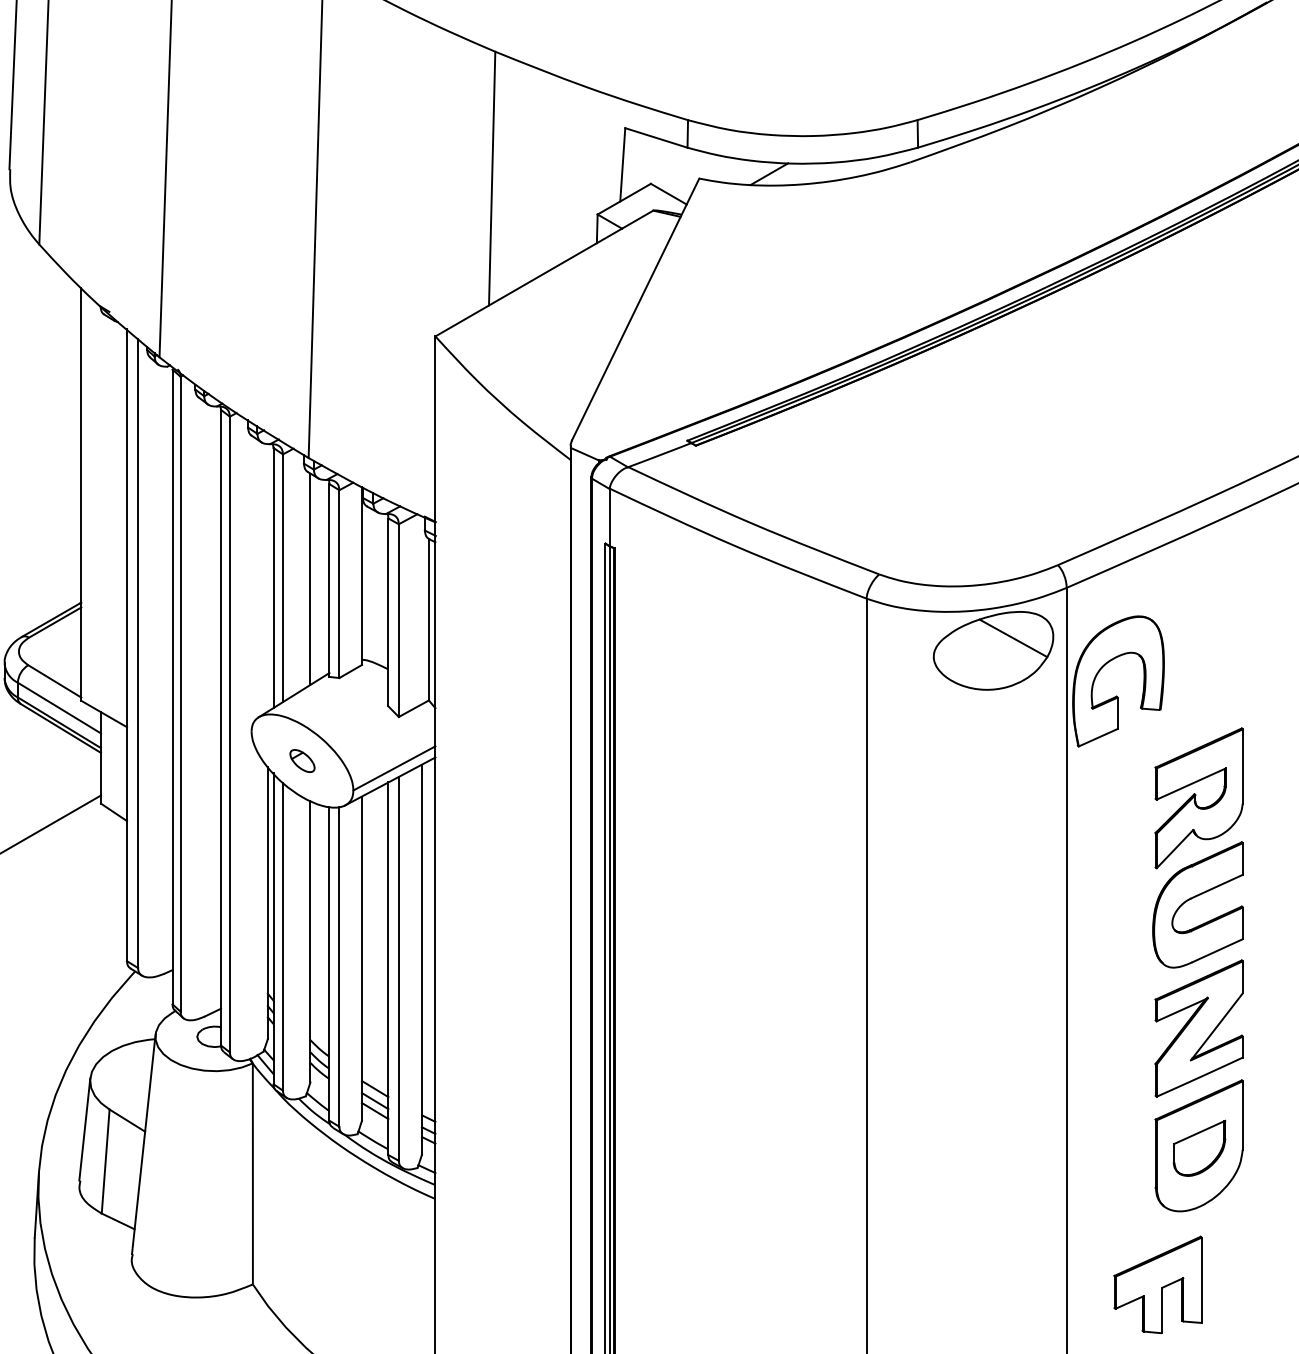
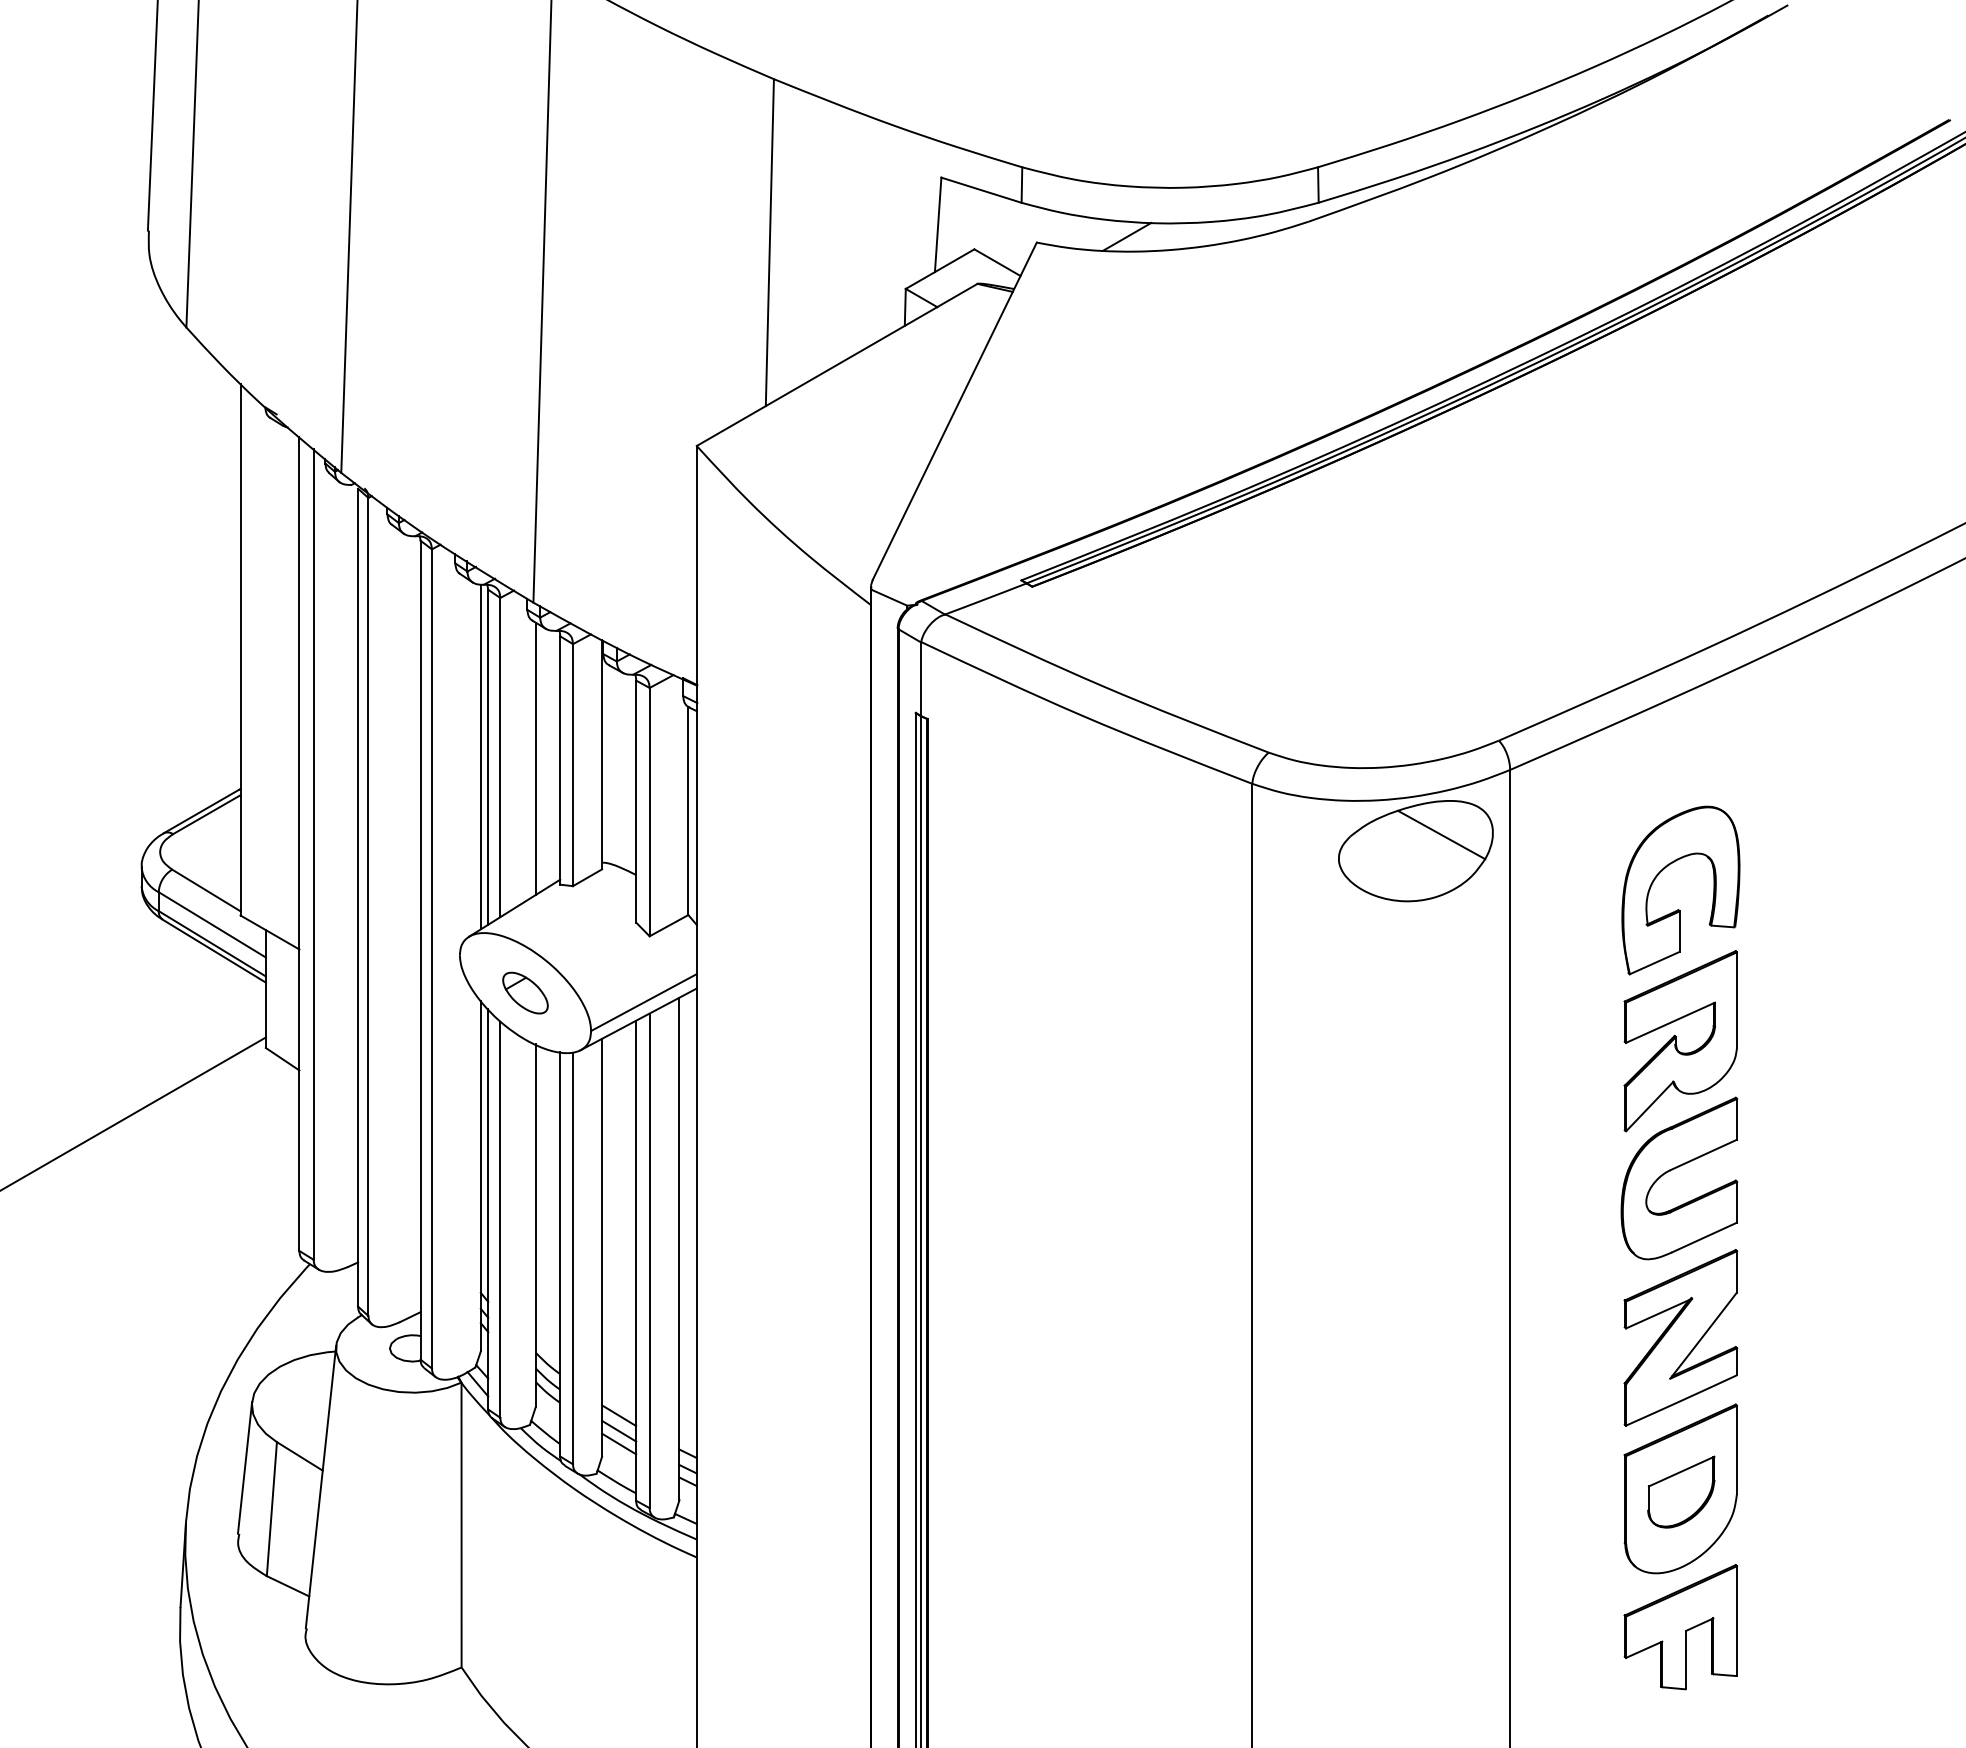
line: (267, 577) -> (480, 756), added
part: (1117, 696) -> (1679, 909), moved
part: (302, 760) -> (525, 992), size x1.43
part: (1157, 1285) -> (1680, 1627), moved

